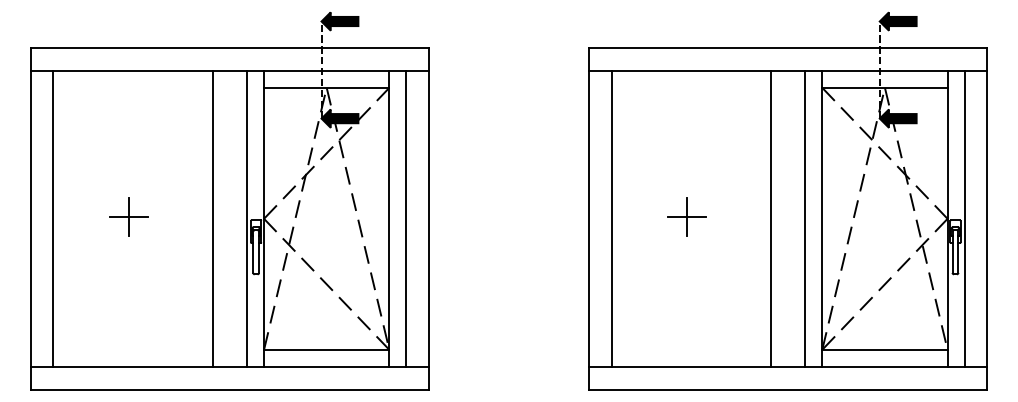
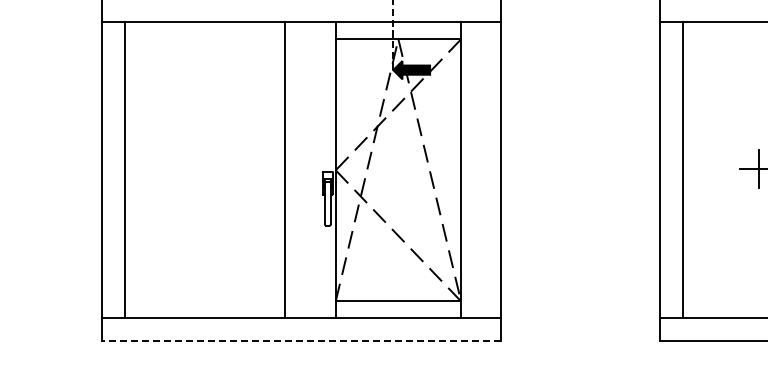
part: (128, 216) -> (200, 168), removed
line: (246, 218) -> (318, 170), removed
line: (406, 218) -> (478, 170), removed
line: (229, 389) -> (301, 341), solid -> dashed

